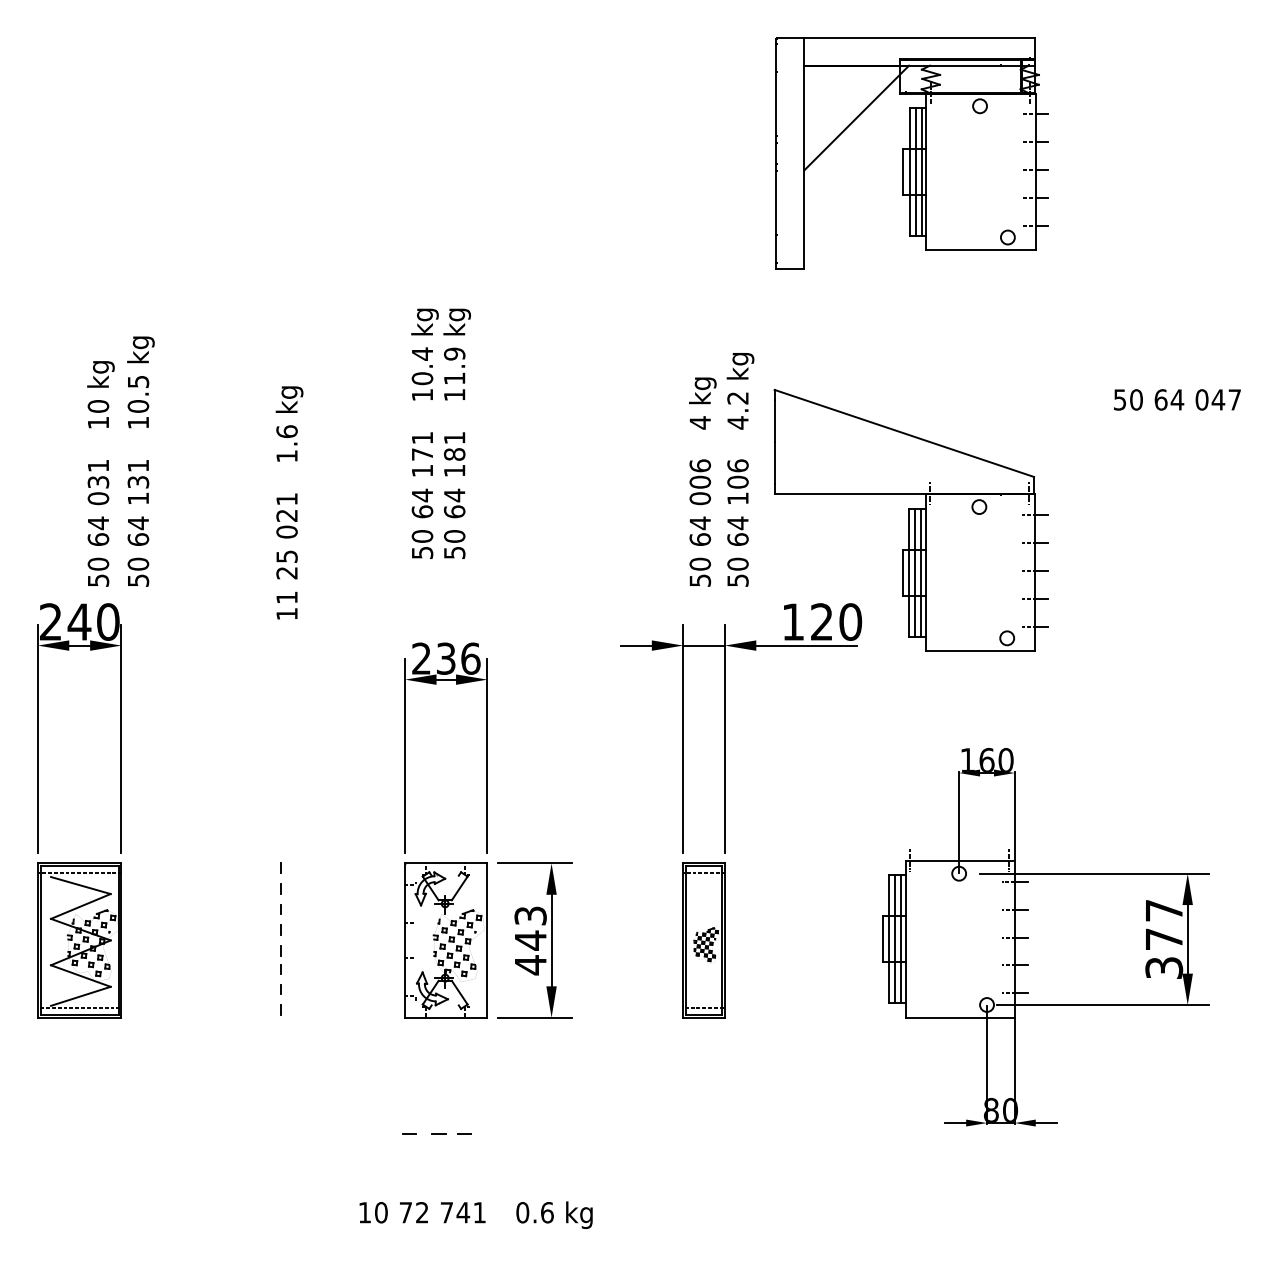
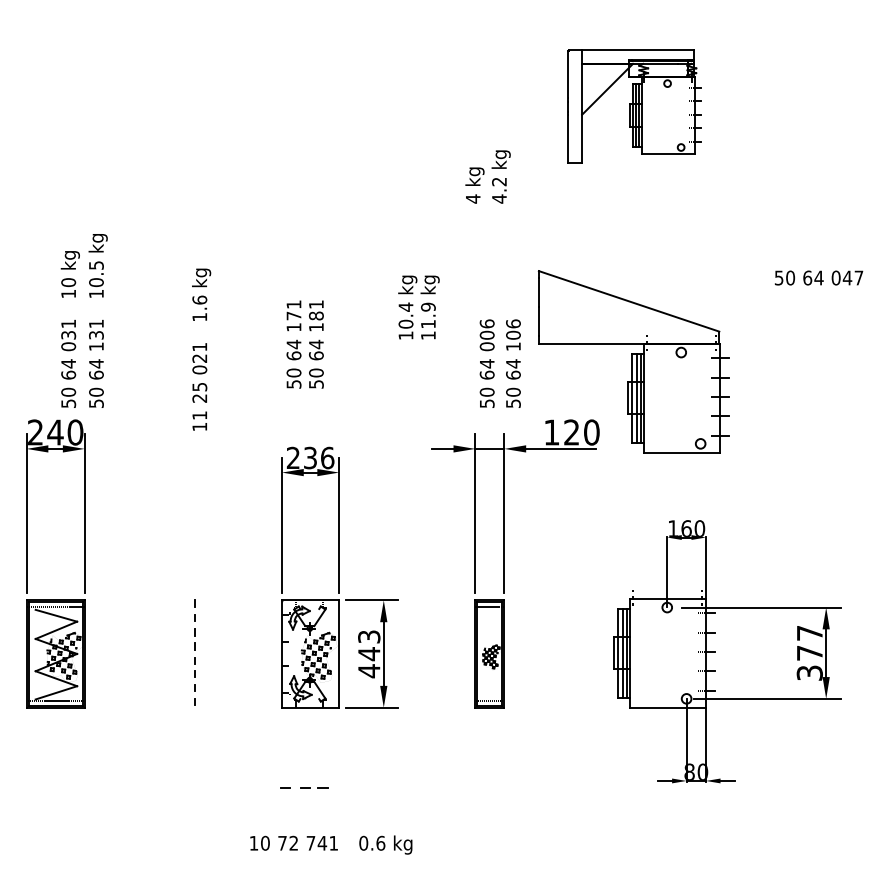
part: (912, 153) -> (634, 106), size x0.7
text: (440, 354) -> (418, 307), moved
text: (720, 390) -> (487, 176), moved

